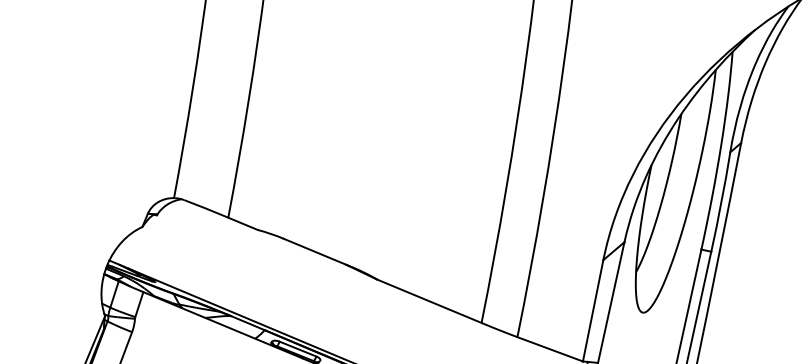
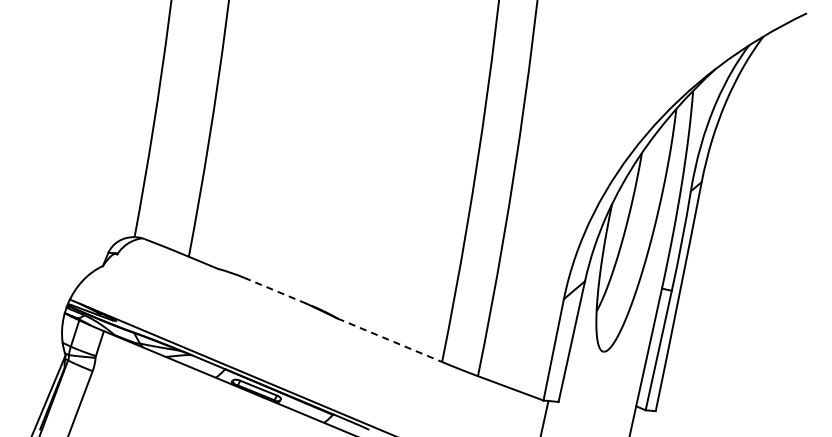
line: (317, 253) -> (278, 292), solid -> dashed
line: (428, 301) -> (389, 340), solid -> dashed

